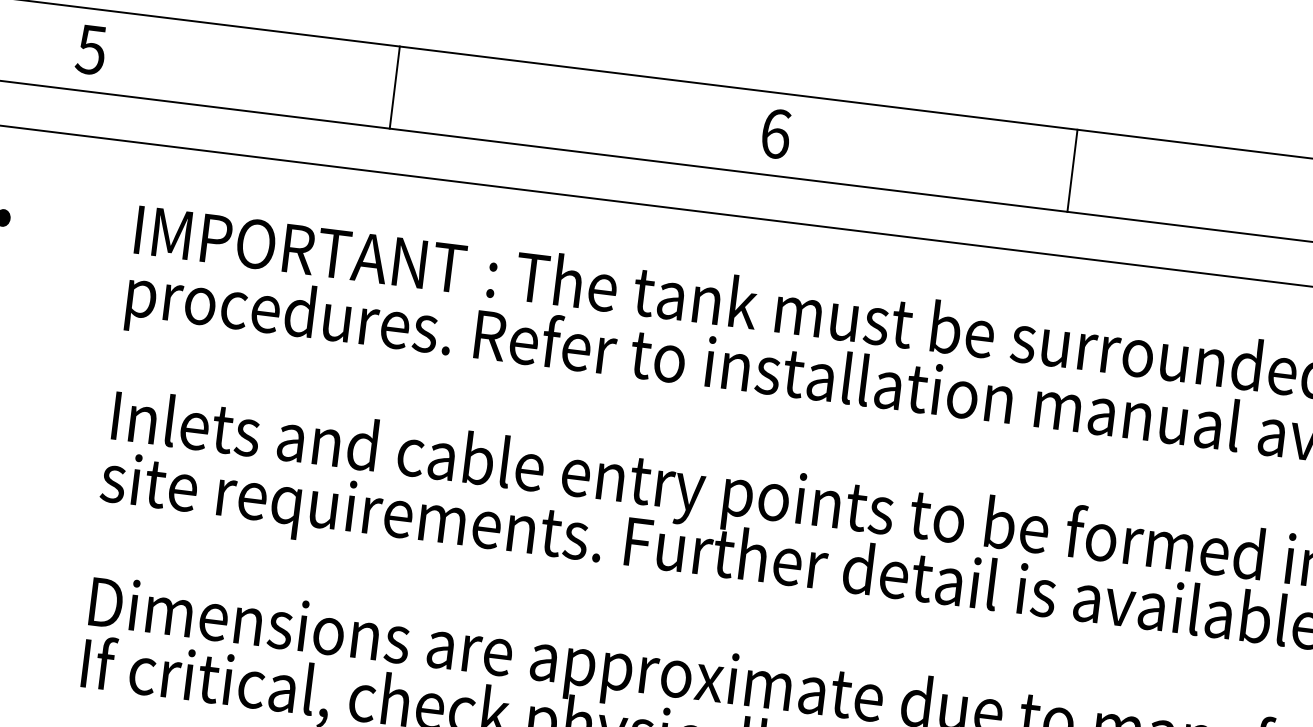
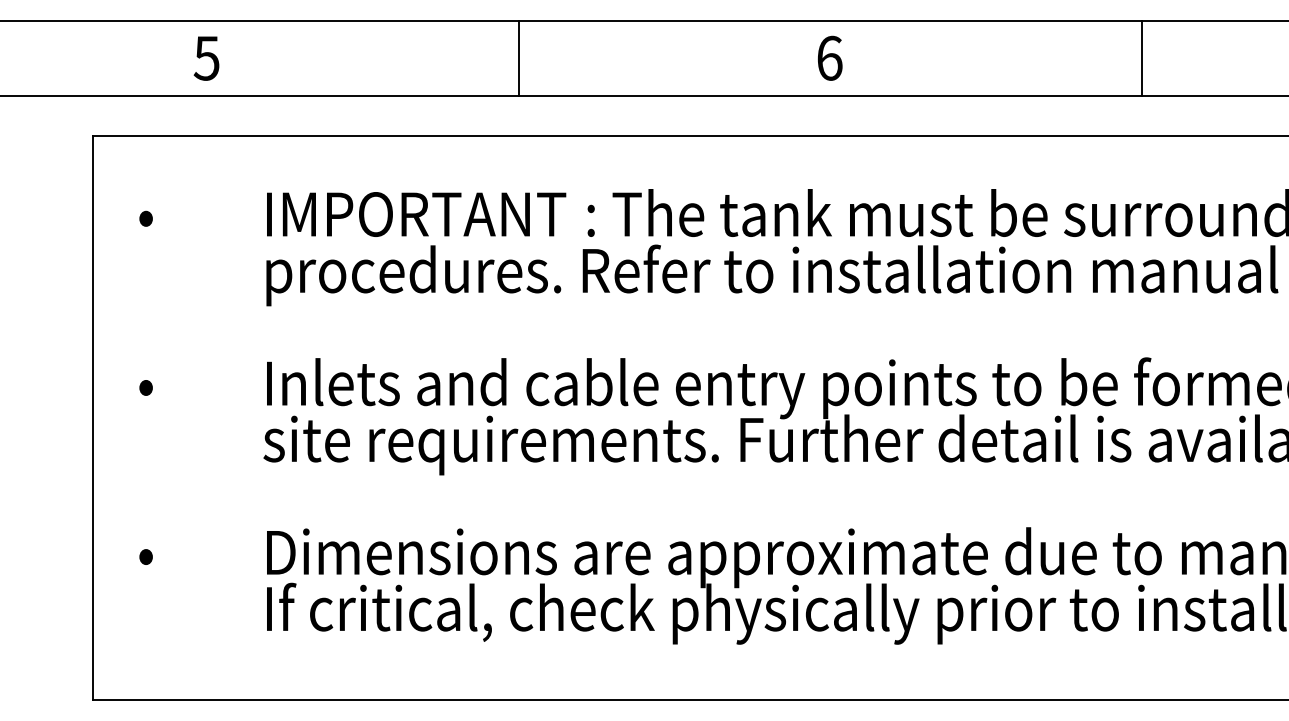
line: (394, 87) -> (518, 58), moved
line: (1072, 170) -> (1141, 58), moved

